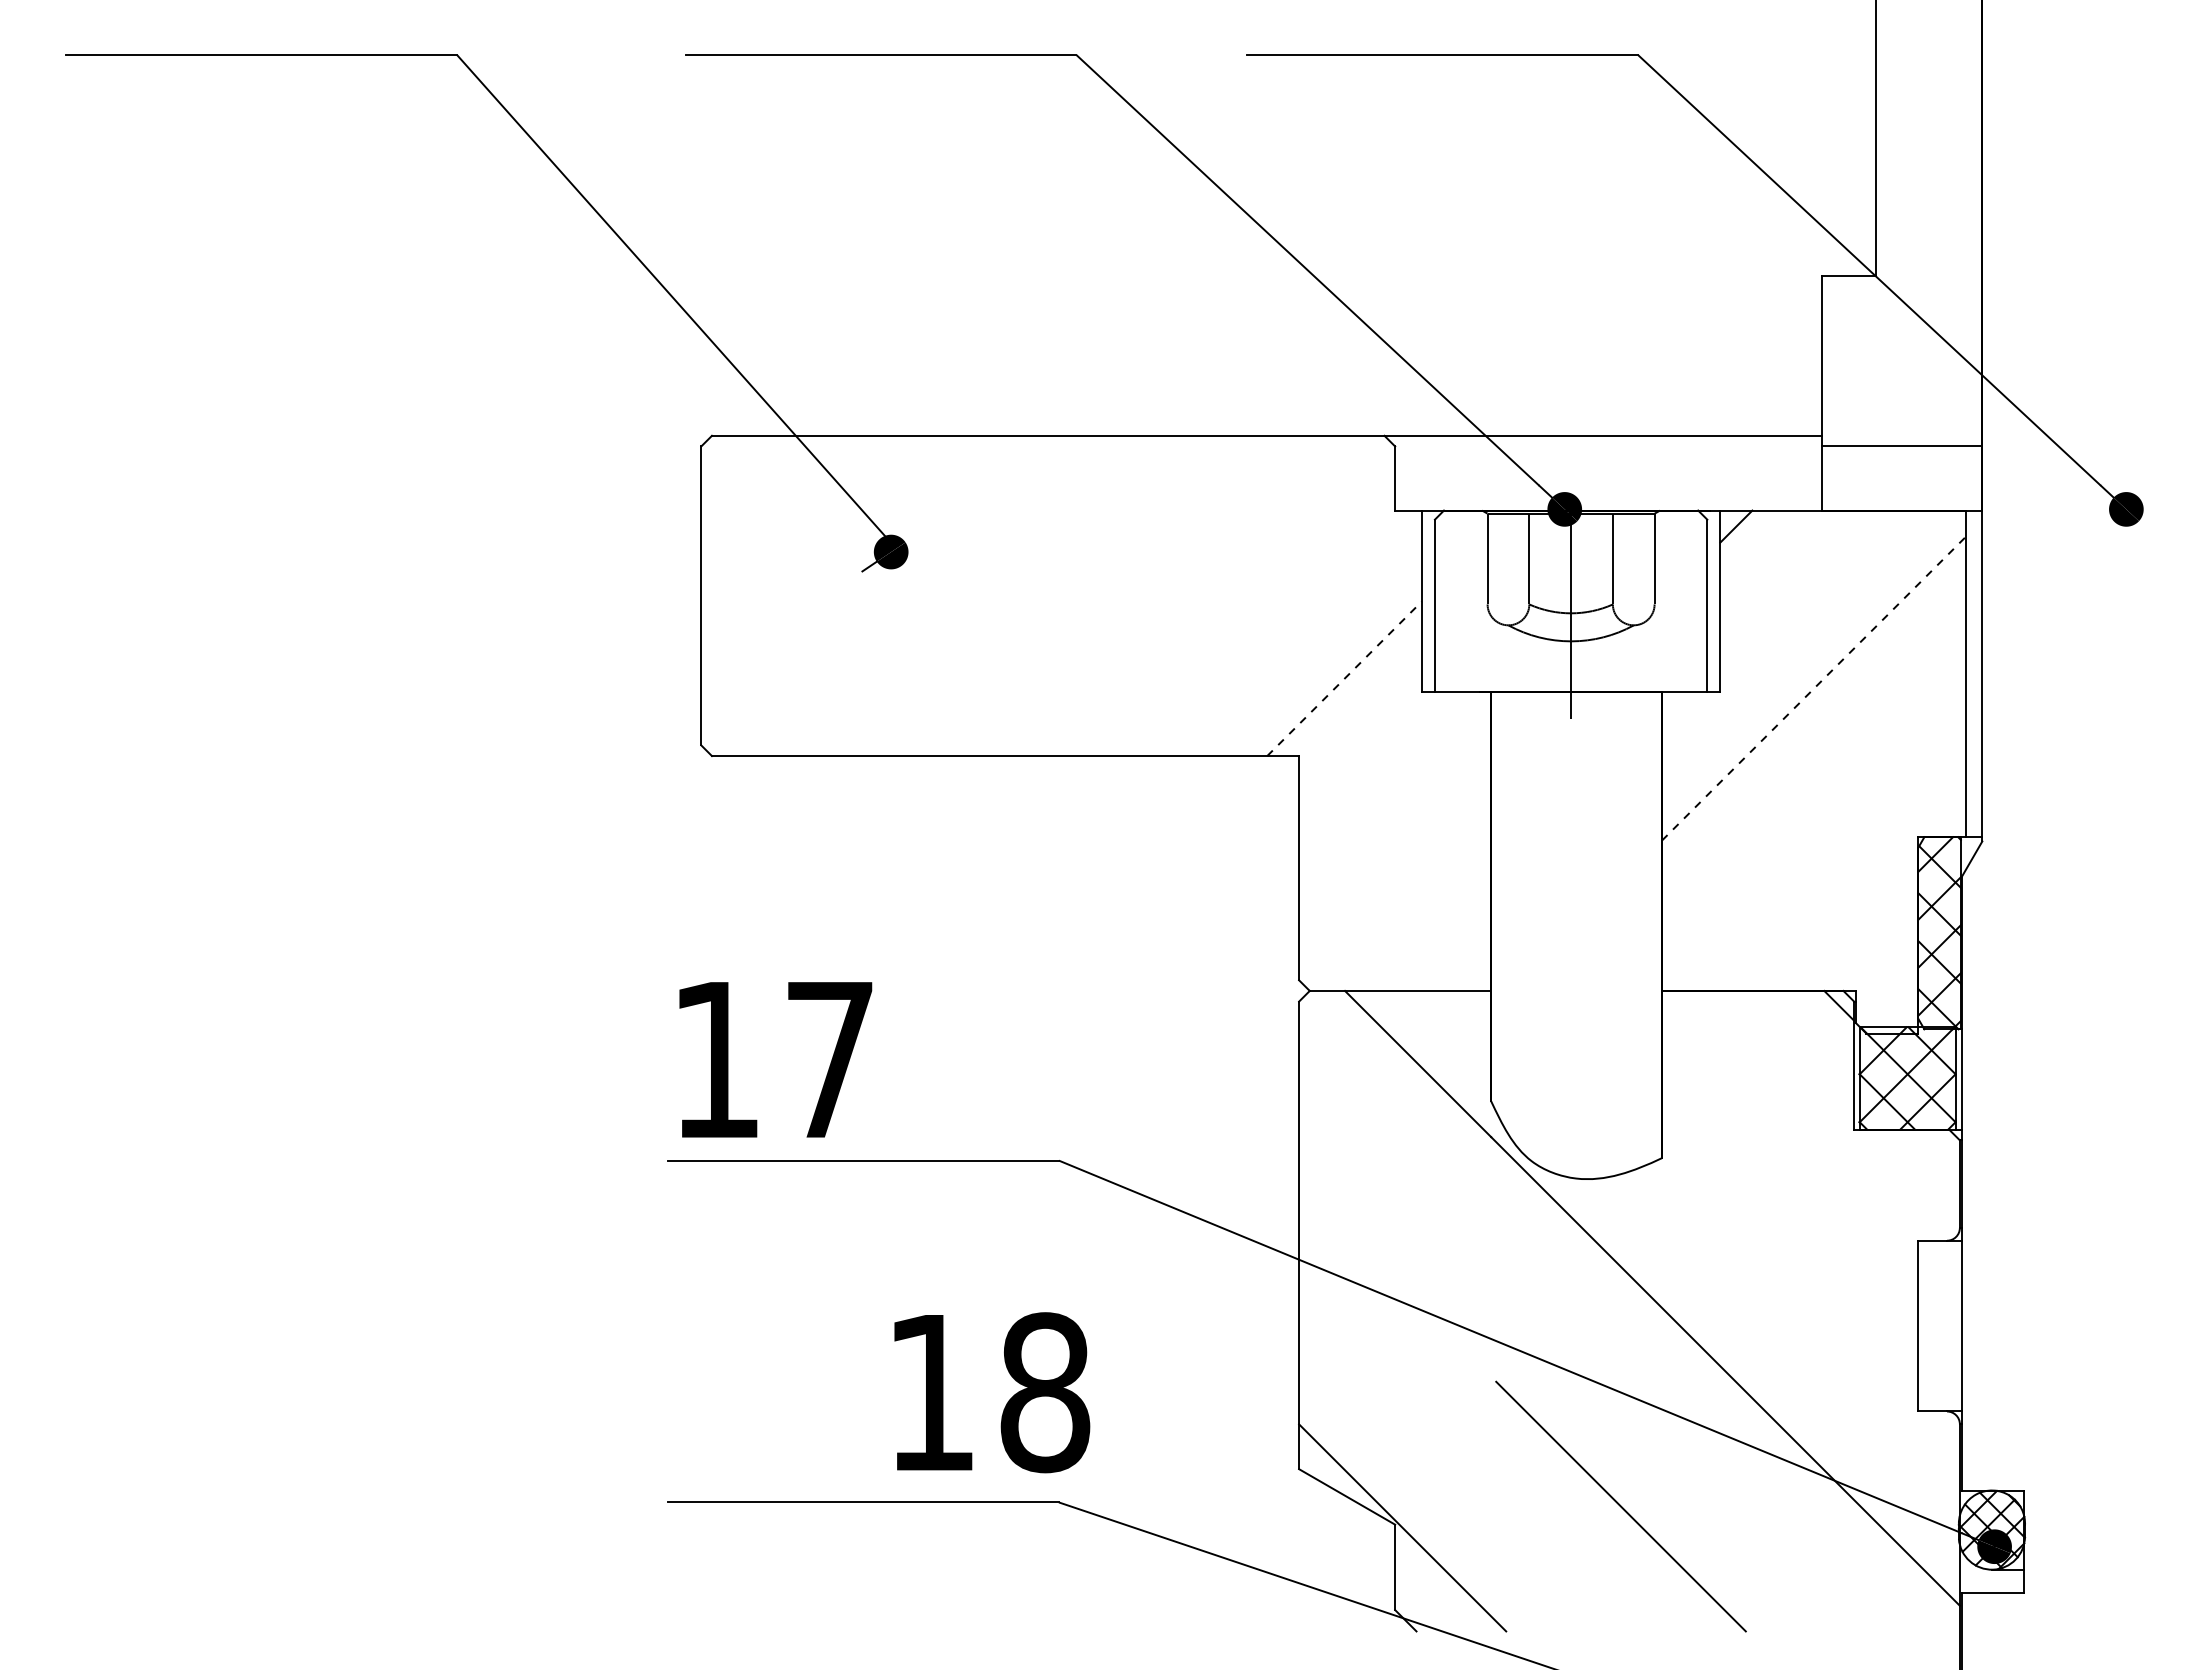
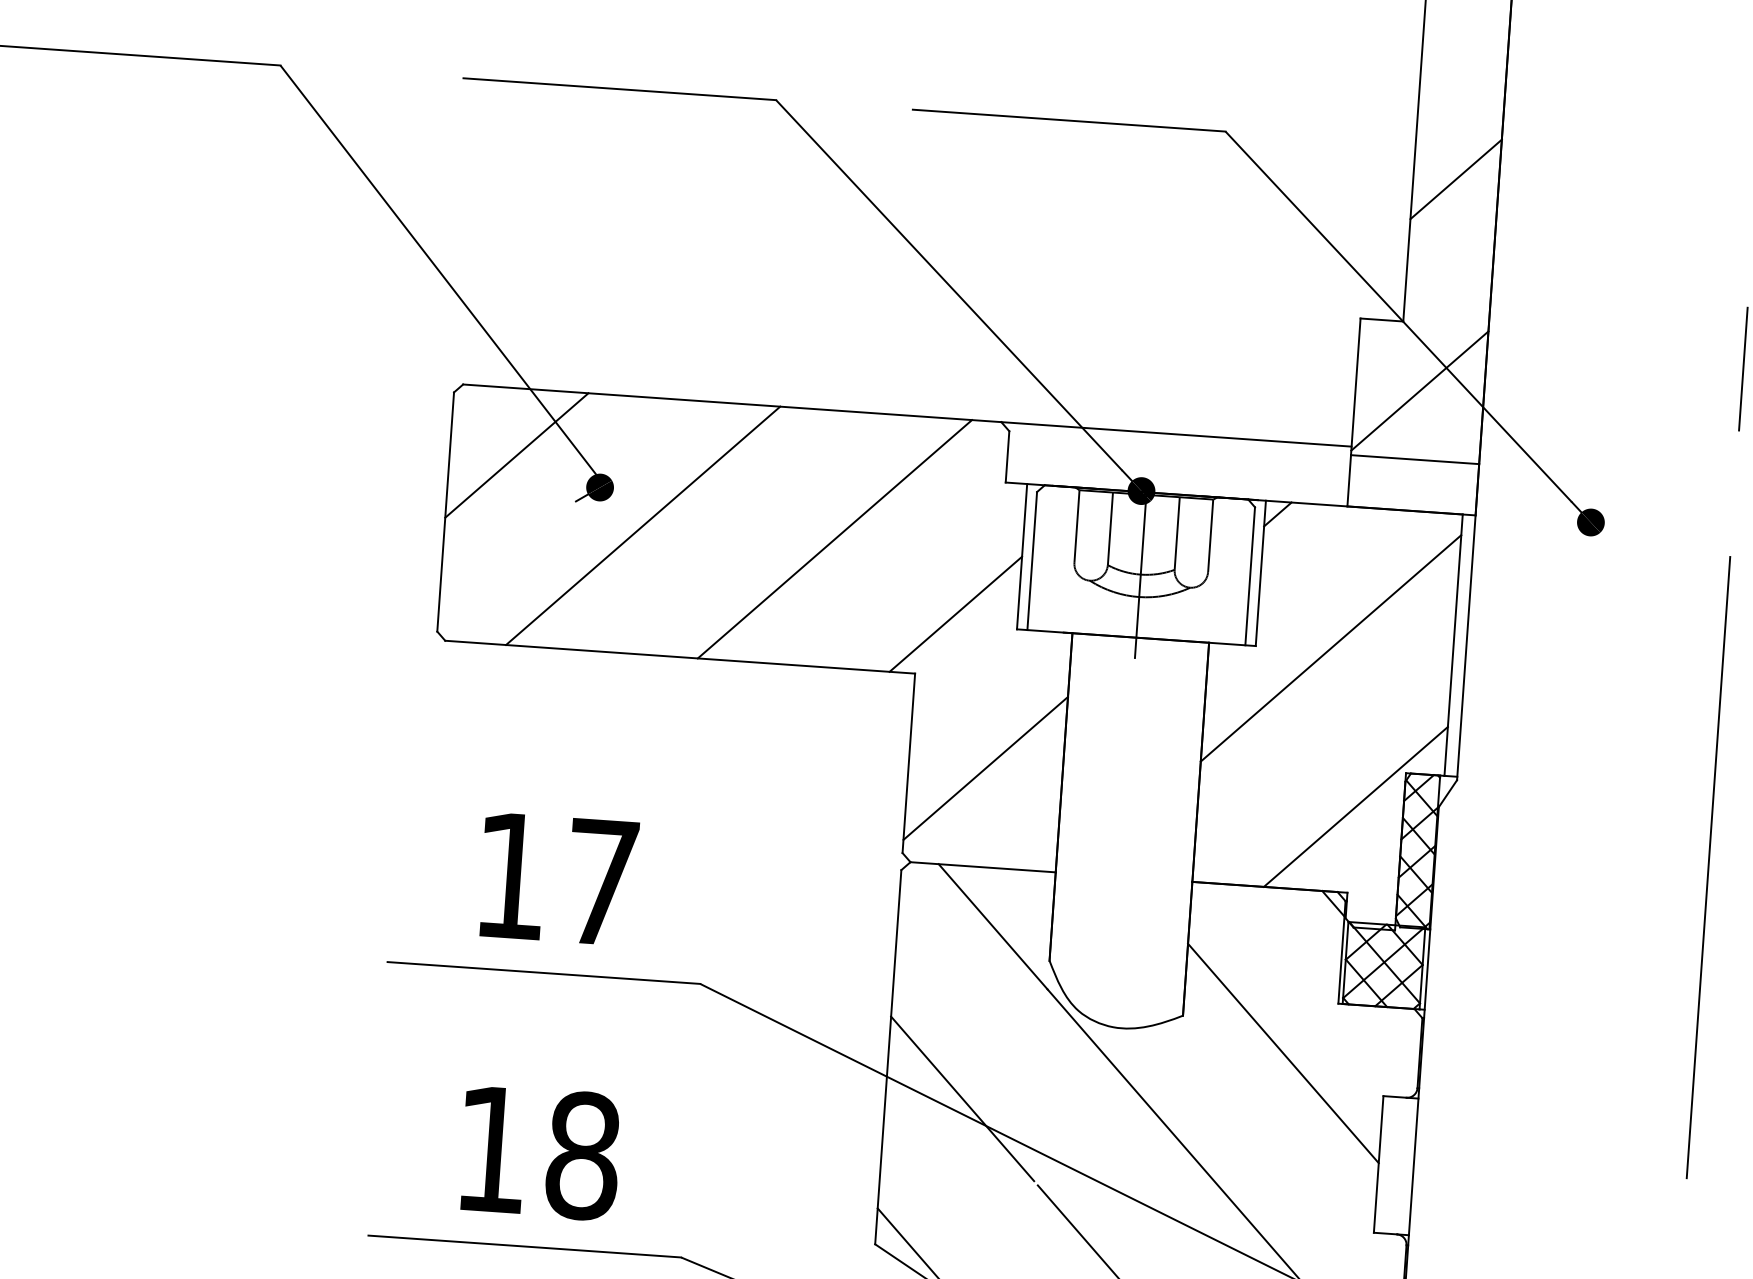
line: (1928, 94) -> (1455, 179), added
line: (1902, 360) -> (1420, 390), added
line: (784, 519) -> (516, 455), added
line: (947, 595) -> (642, 525), added
line: (1187, 595) -> (834, 538), added
line: (1344, 678) -> (955, 614), dashed -> solid
line: (1814, 688) -> (1331, 648), dashed -> solid
line: (1395, 867) -> (986, 768), added
line: (1858, 883) -> (1355, 806), added
text: (775, 1059) -> (558, 879), moved
line: (1790, 1196) -> (1283, 1053), added
line: (1395, 1280) -> (962, 1098), added
text: (992, 1392) -> (540, 1152), moved

